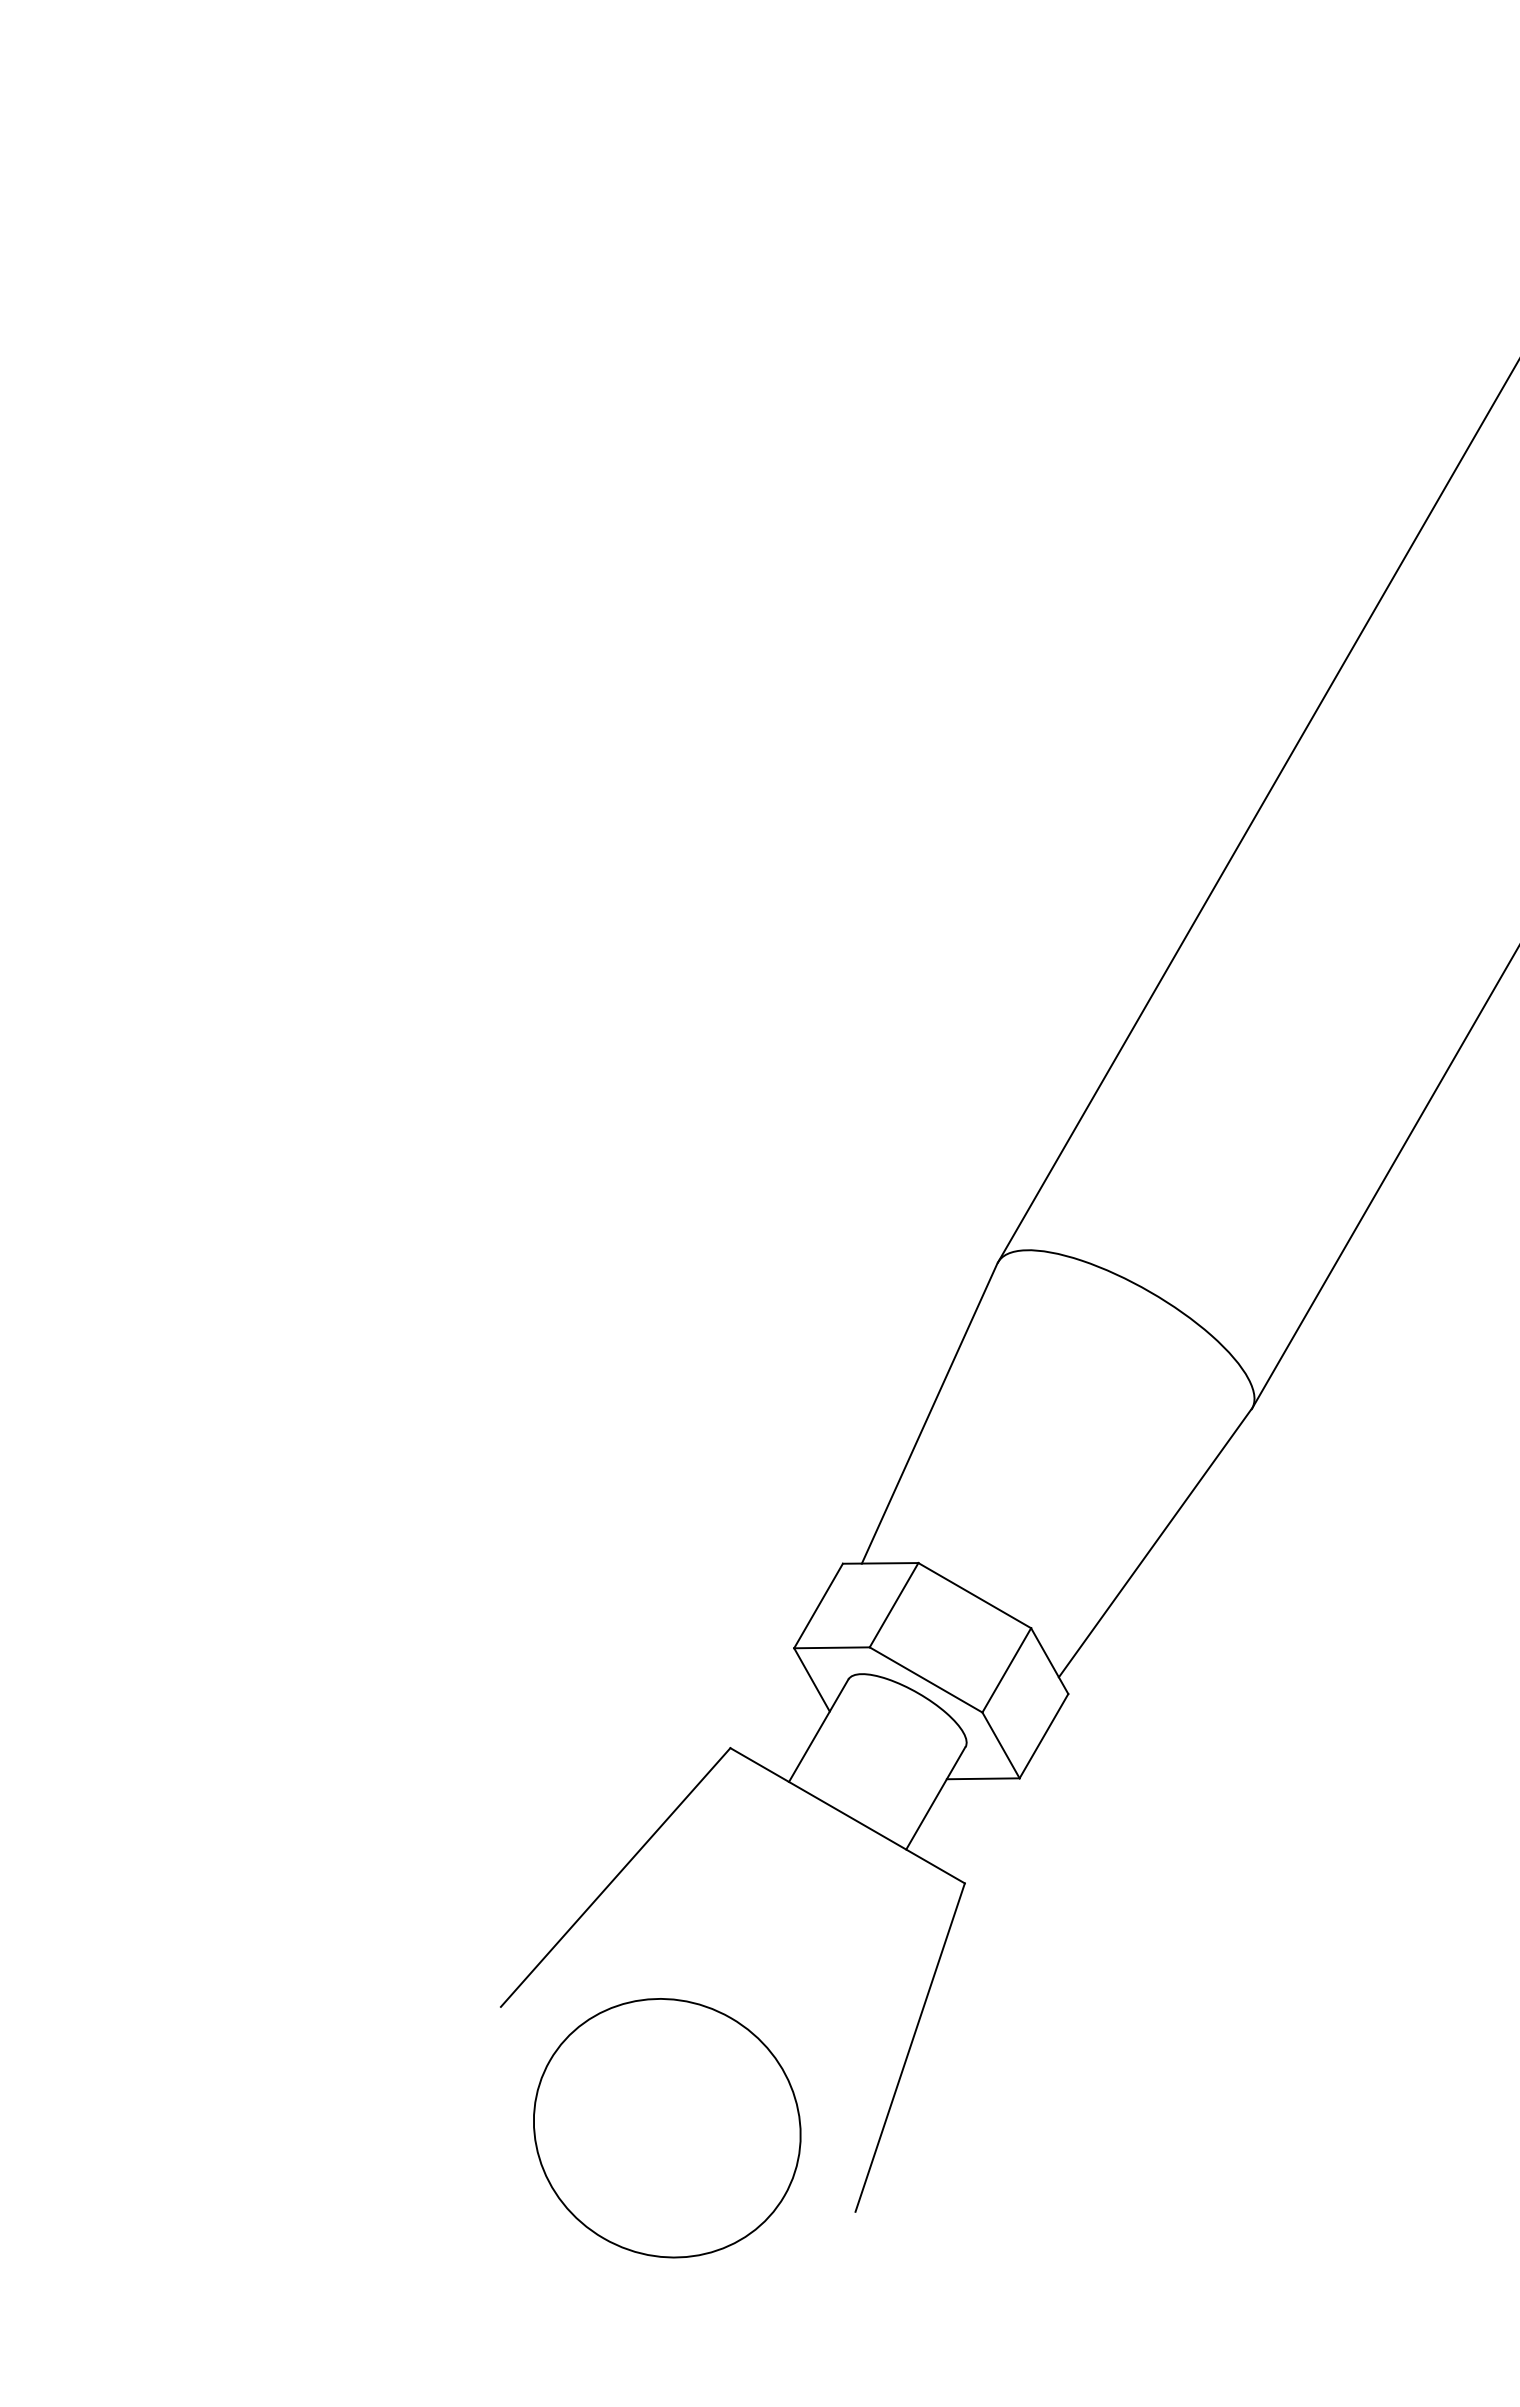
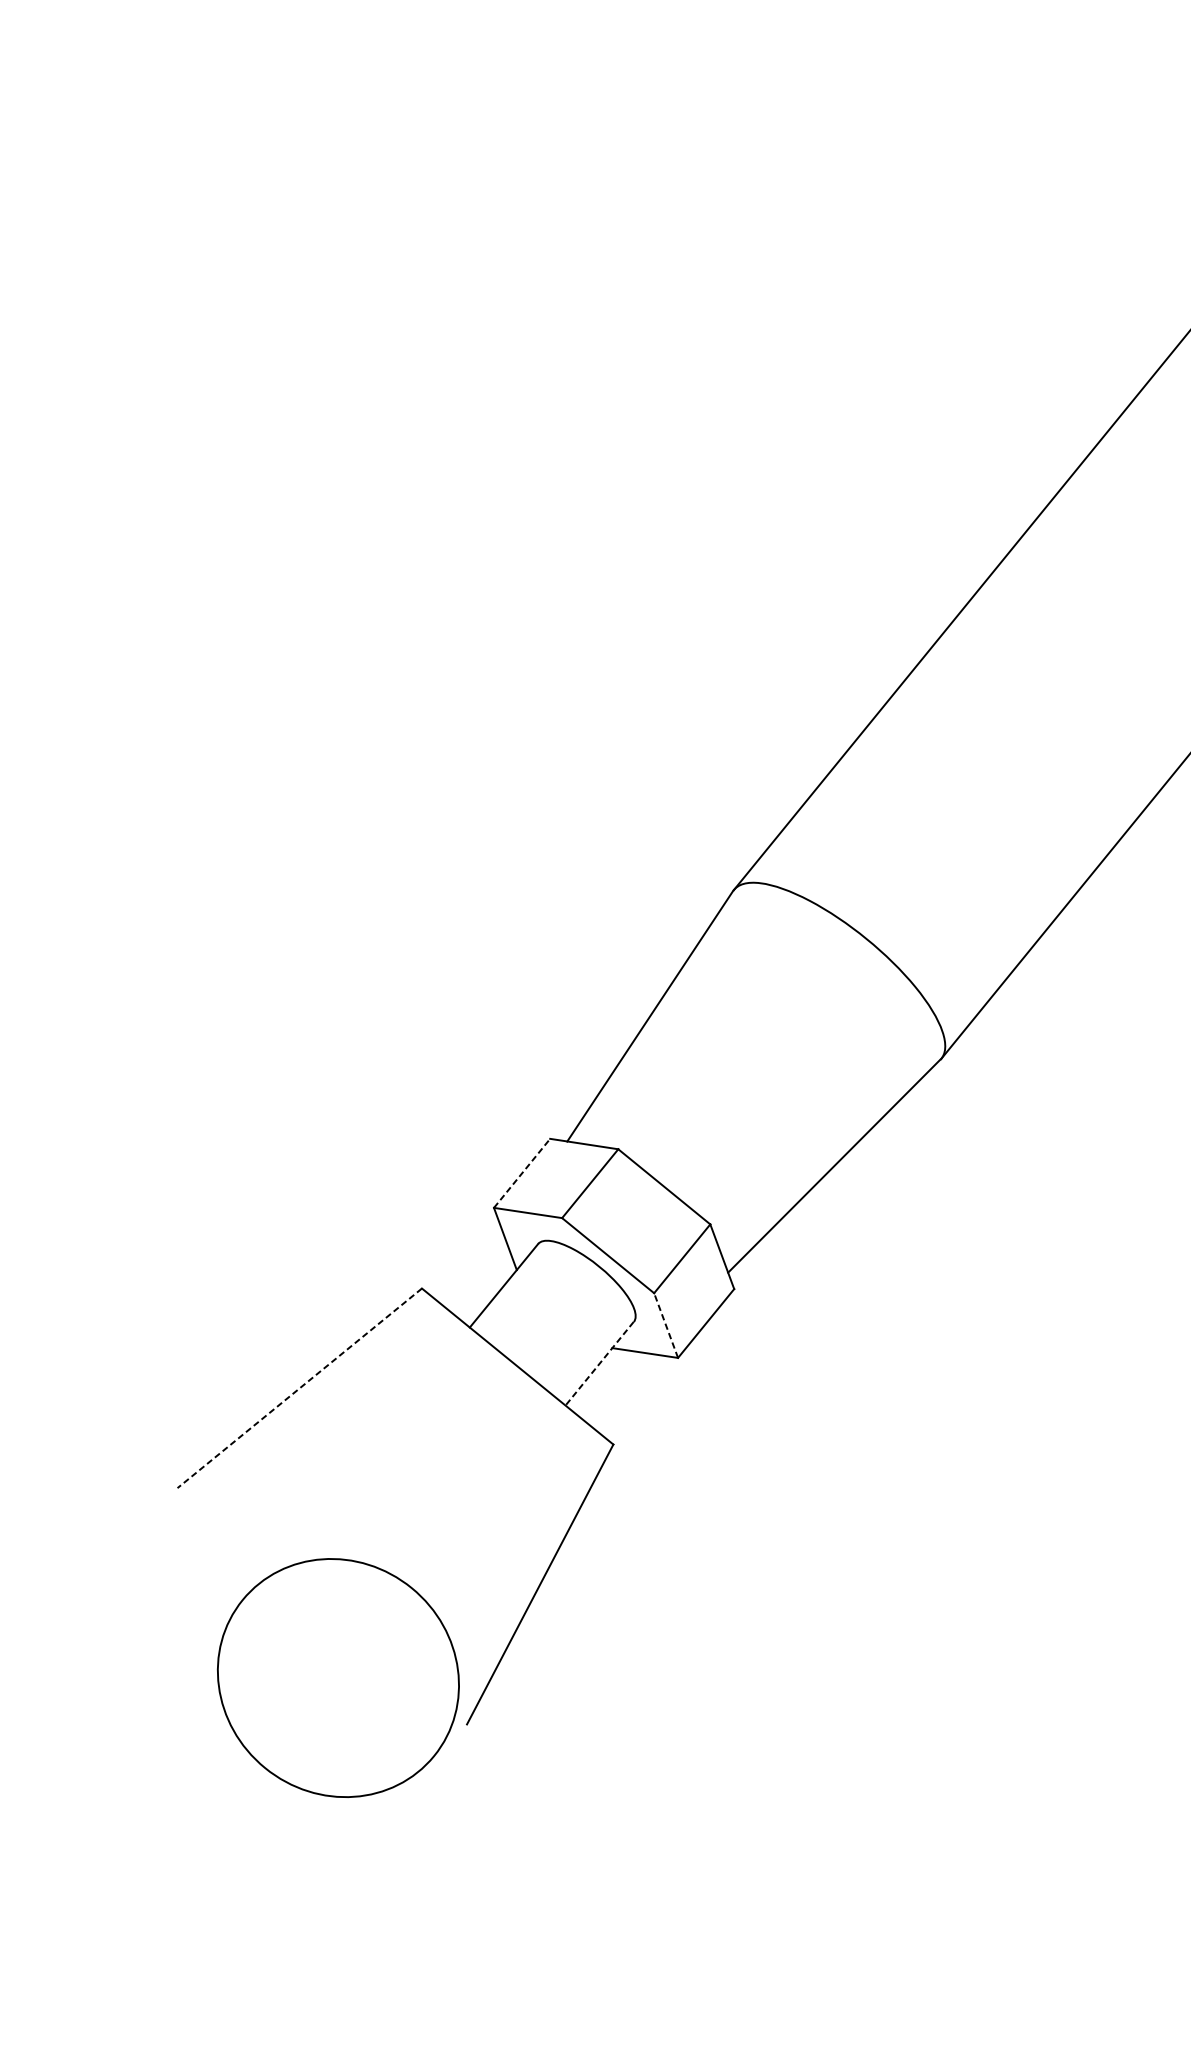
line: (818, 1606) -> (521, 1173), solid -> dashed
line: (1001, 1745) -> (666, 1325), solid -> dashed
line: (935, 1798) -> (599, 1363), solid -> dashed
line: (615, 1877) -> (299, 1388), solid -> dashed
part: (667, 2128) -> (338, 1678), moved

